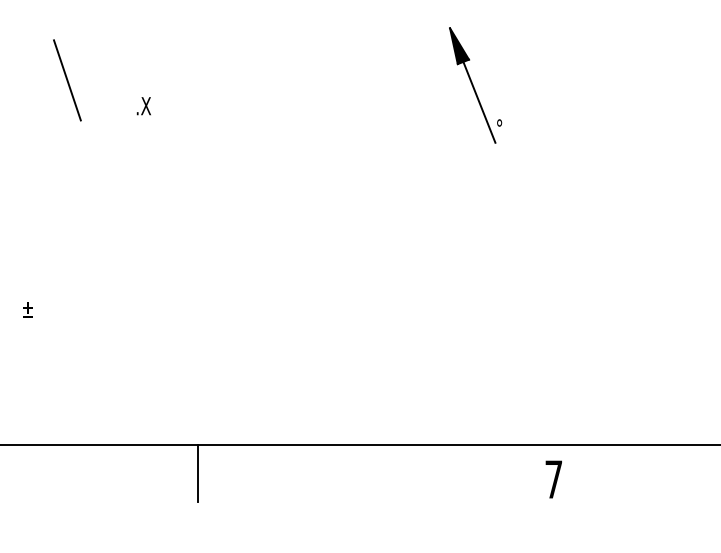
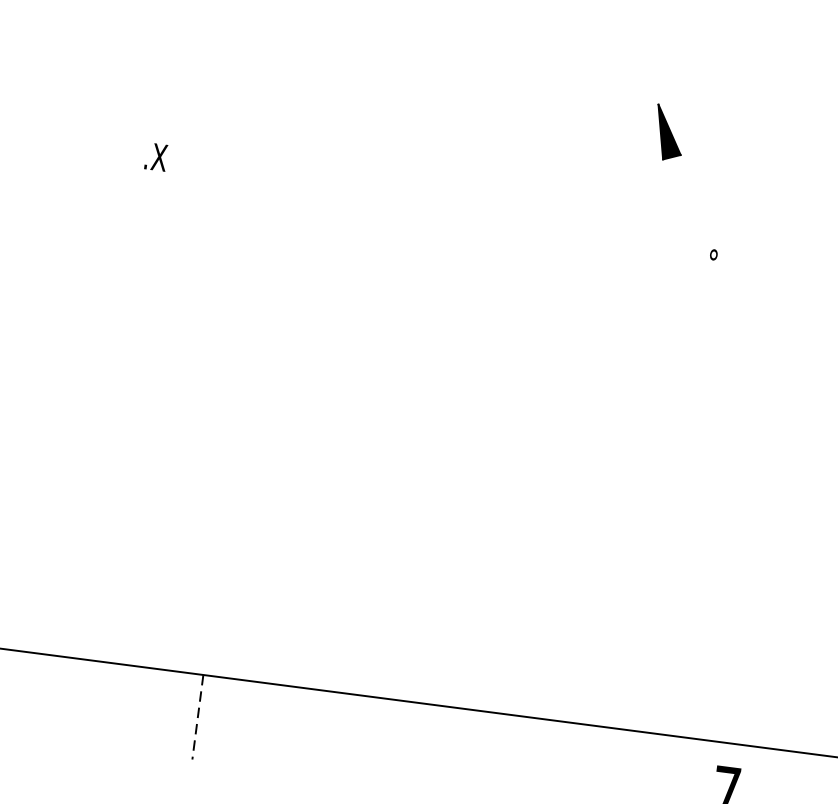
line: (67, 80) -> (80, 108), removed
line: (479, 101) -> (688, 219), removed
text: (143, 106) -> (155, 157), moved
line: (197, 474) -> (197, 718), solid -> dashed

